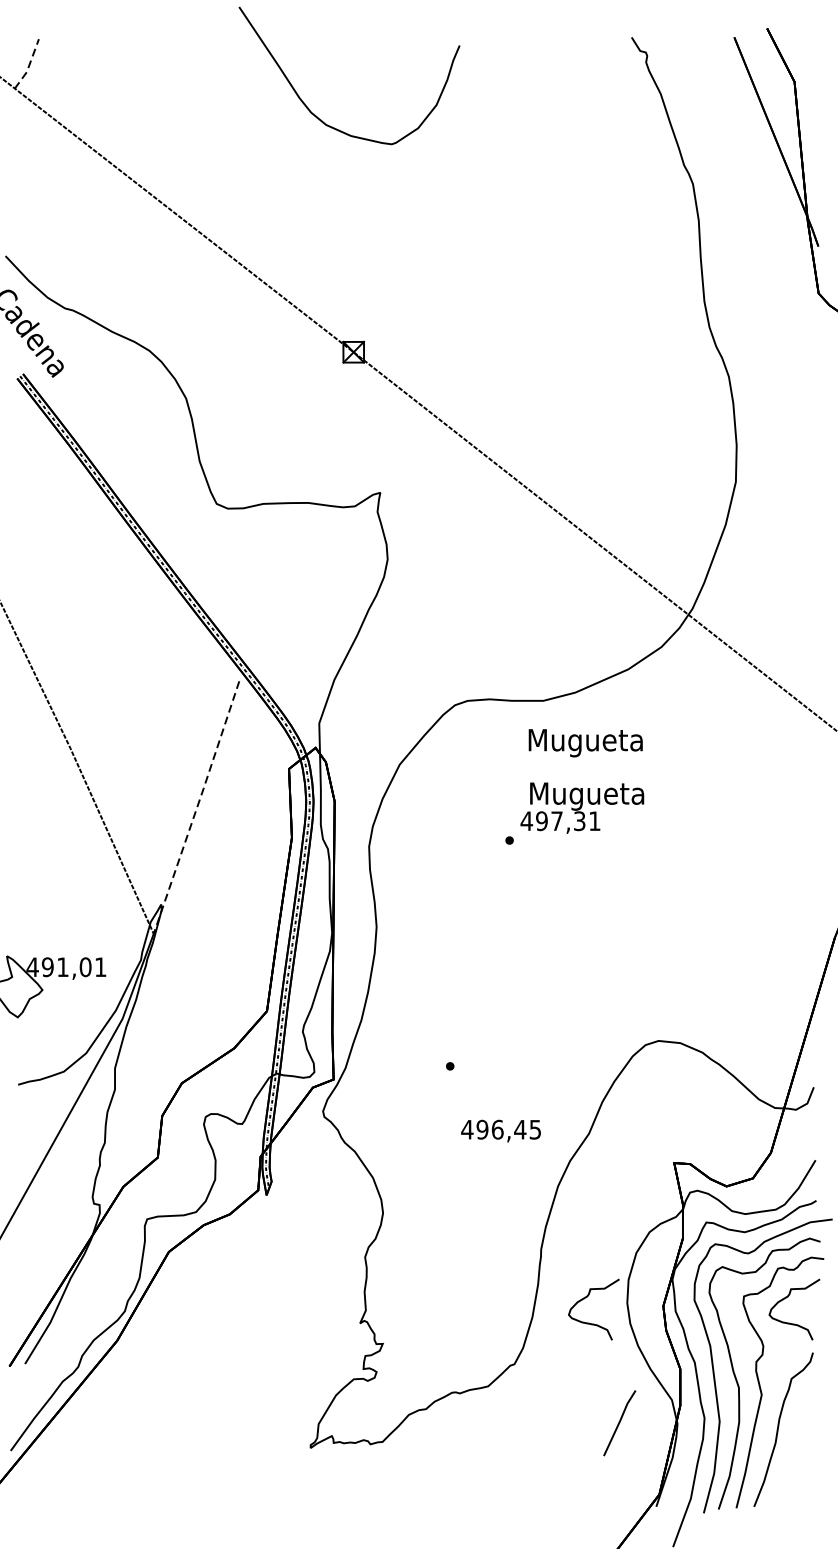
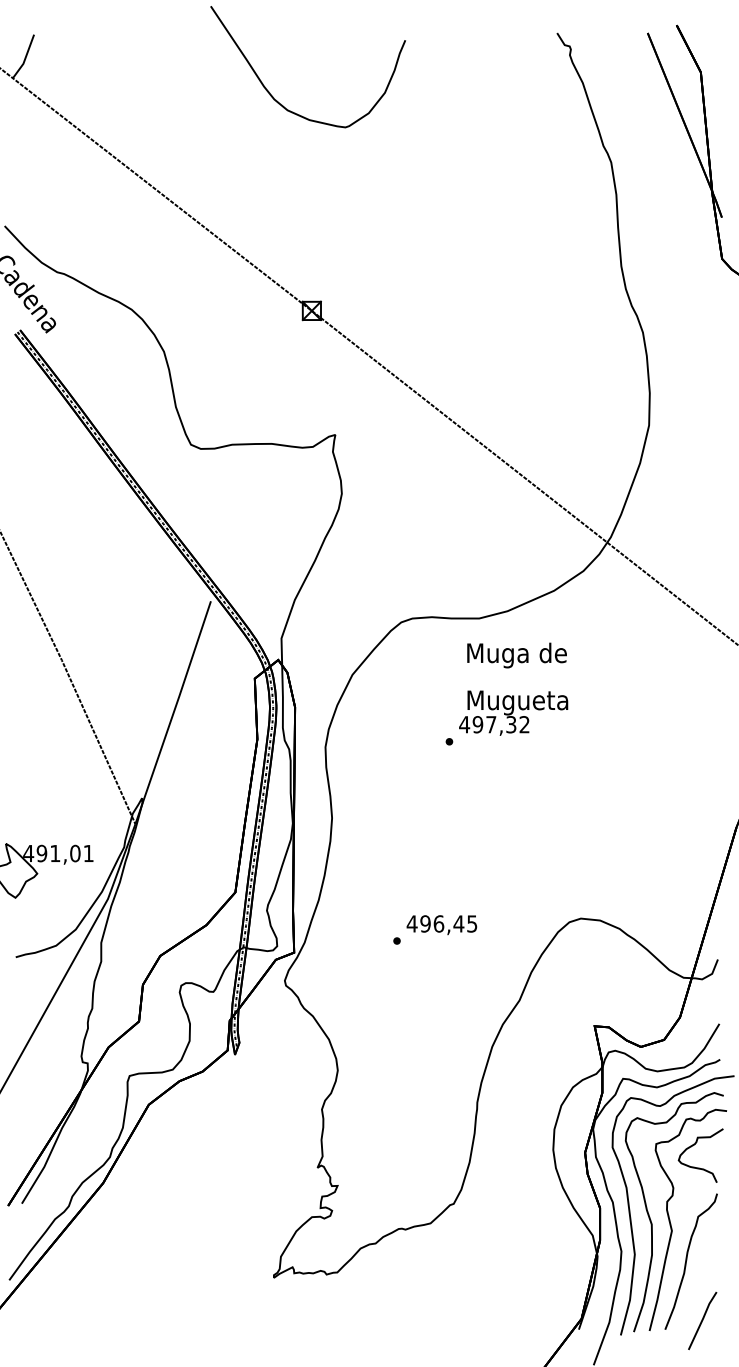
line: (29, 66) -> (25, 58), dashed -> solid
text: (585, 742) -> (516, 655), Mugueta -> Muga de
line: (196, 807) -> (173, 712), dashed -> solid
text: (594, 820) -> (524, 724), 497,31 -> 497,32
text: (500, 1131) -> (441, 925), moved
curve: (585, 1299) -> (516, 1146), removed
line: (619, 1423) -> (702, 1321), moved

